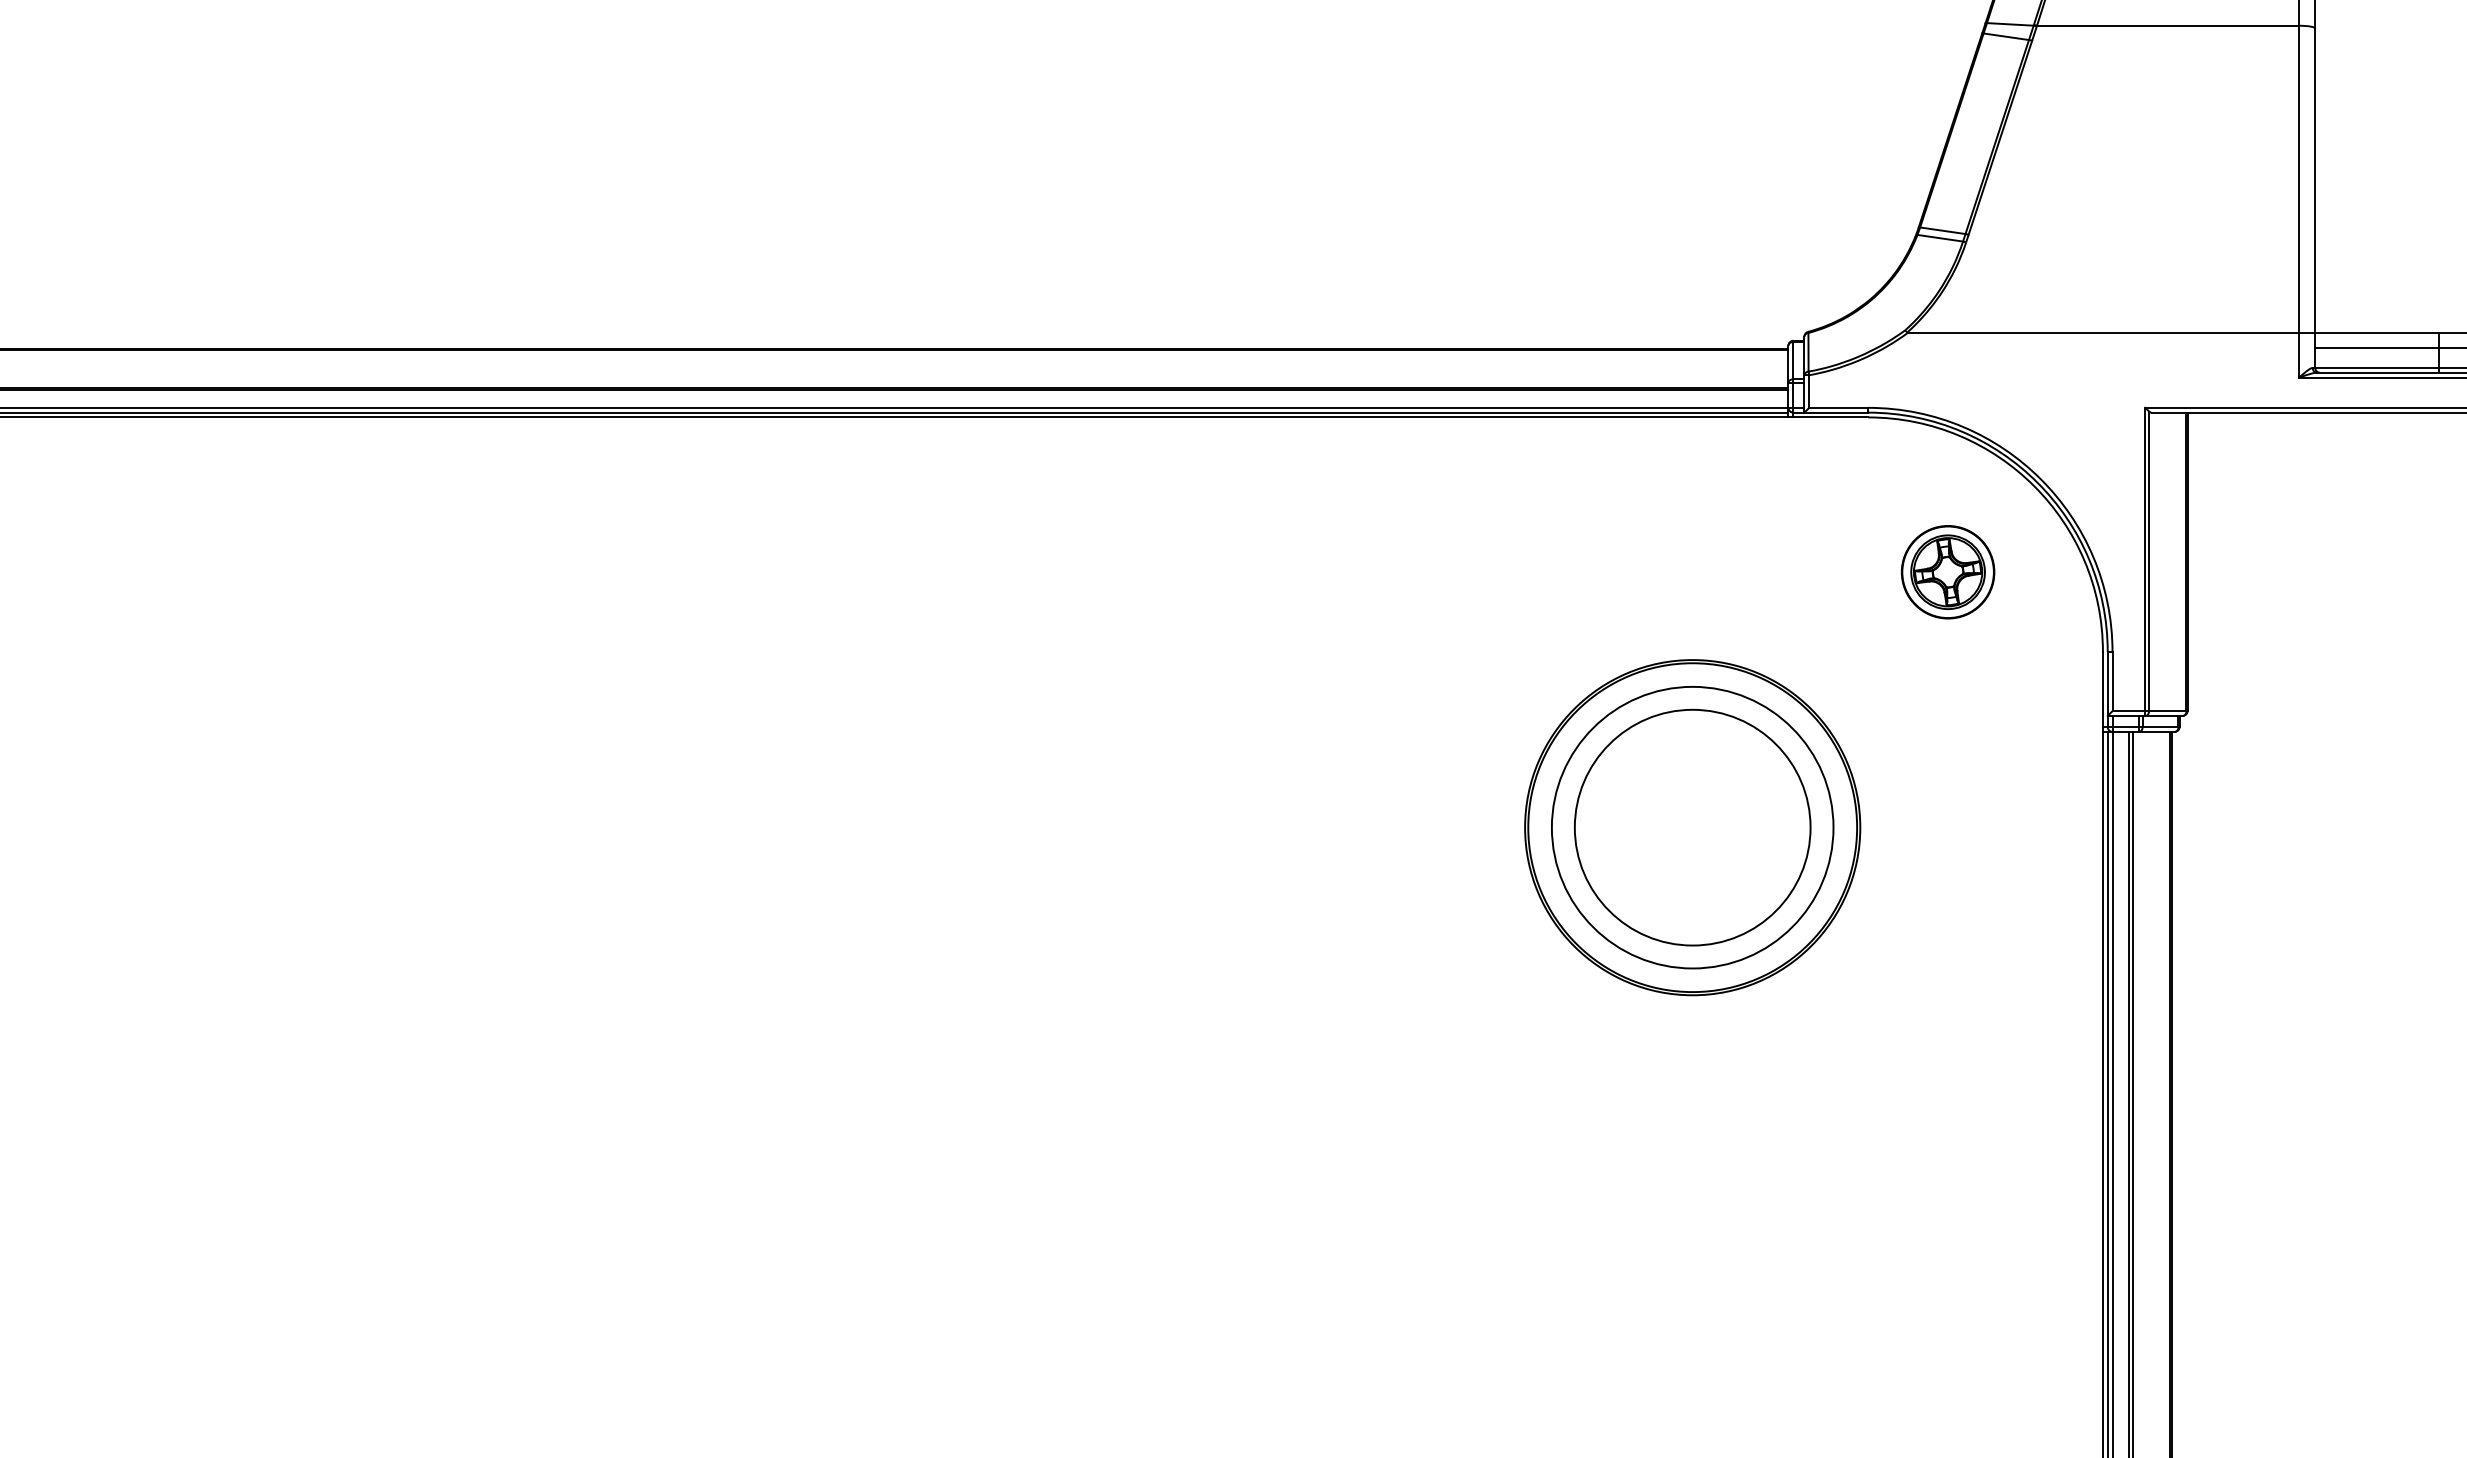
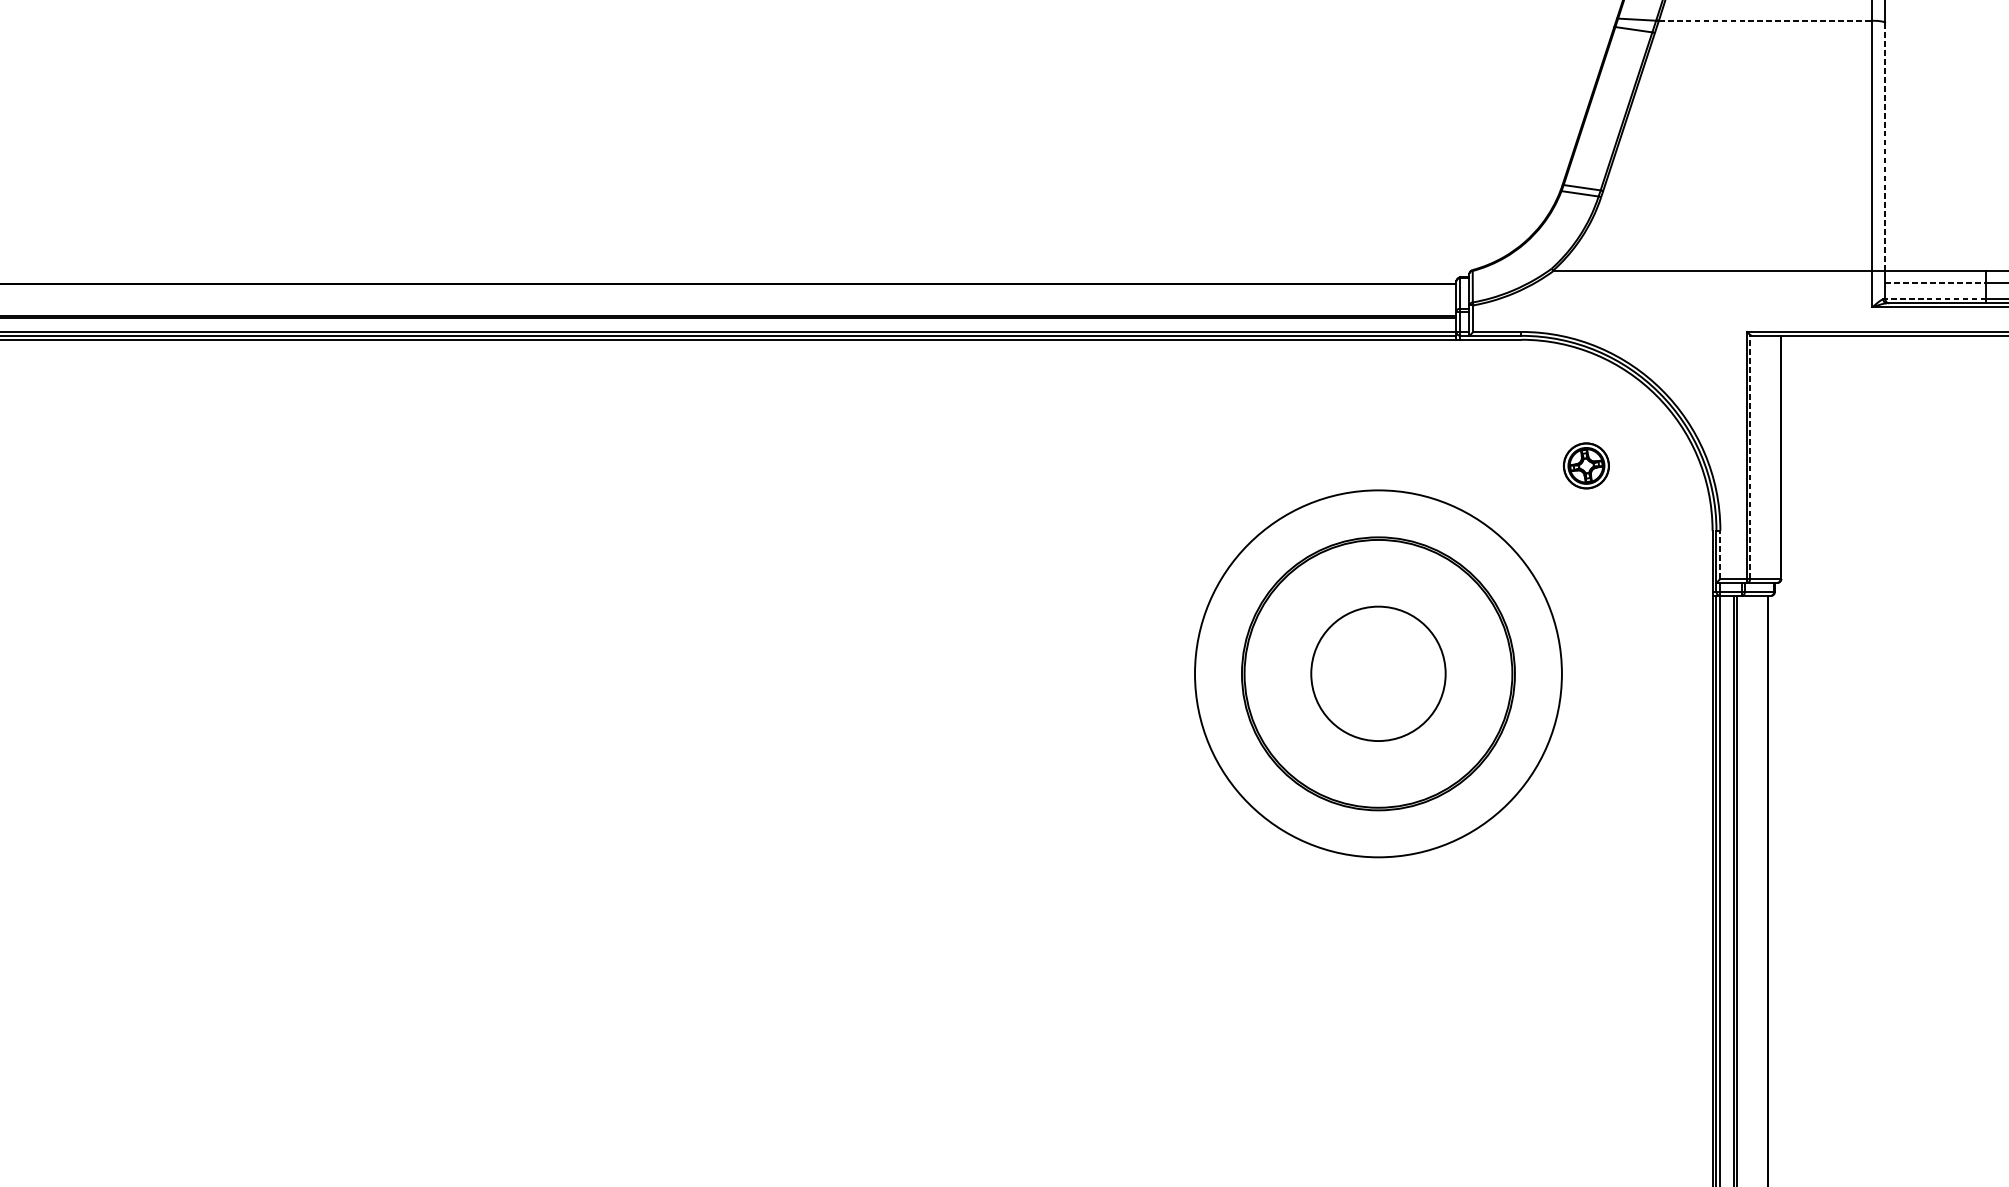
line: (2168, 25) -> (1765, 20), solid -> dashed
line: (2315, 180) -> (1885, 146), solid -> dashed
line: (2377, 348) -> (1936, 283), solid -> dashed
line: (2377, 367) -> (1936, 299), solid -> dashed
line: (2149, 561) -> (1750, 457), solid -> dashed
part: (1947, 572) -> (1585, 466), size x0.6
line: (2112, 681) -> (1720, 554), solid -> dashed
circle: (1692, 827) -> (1378, 673), size x0.7
circle: (1692, 827) -> (1378, 673), size x1.6

